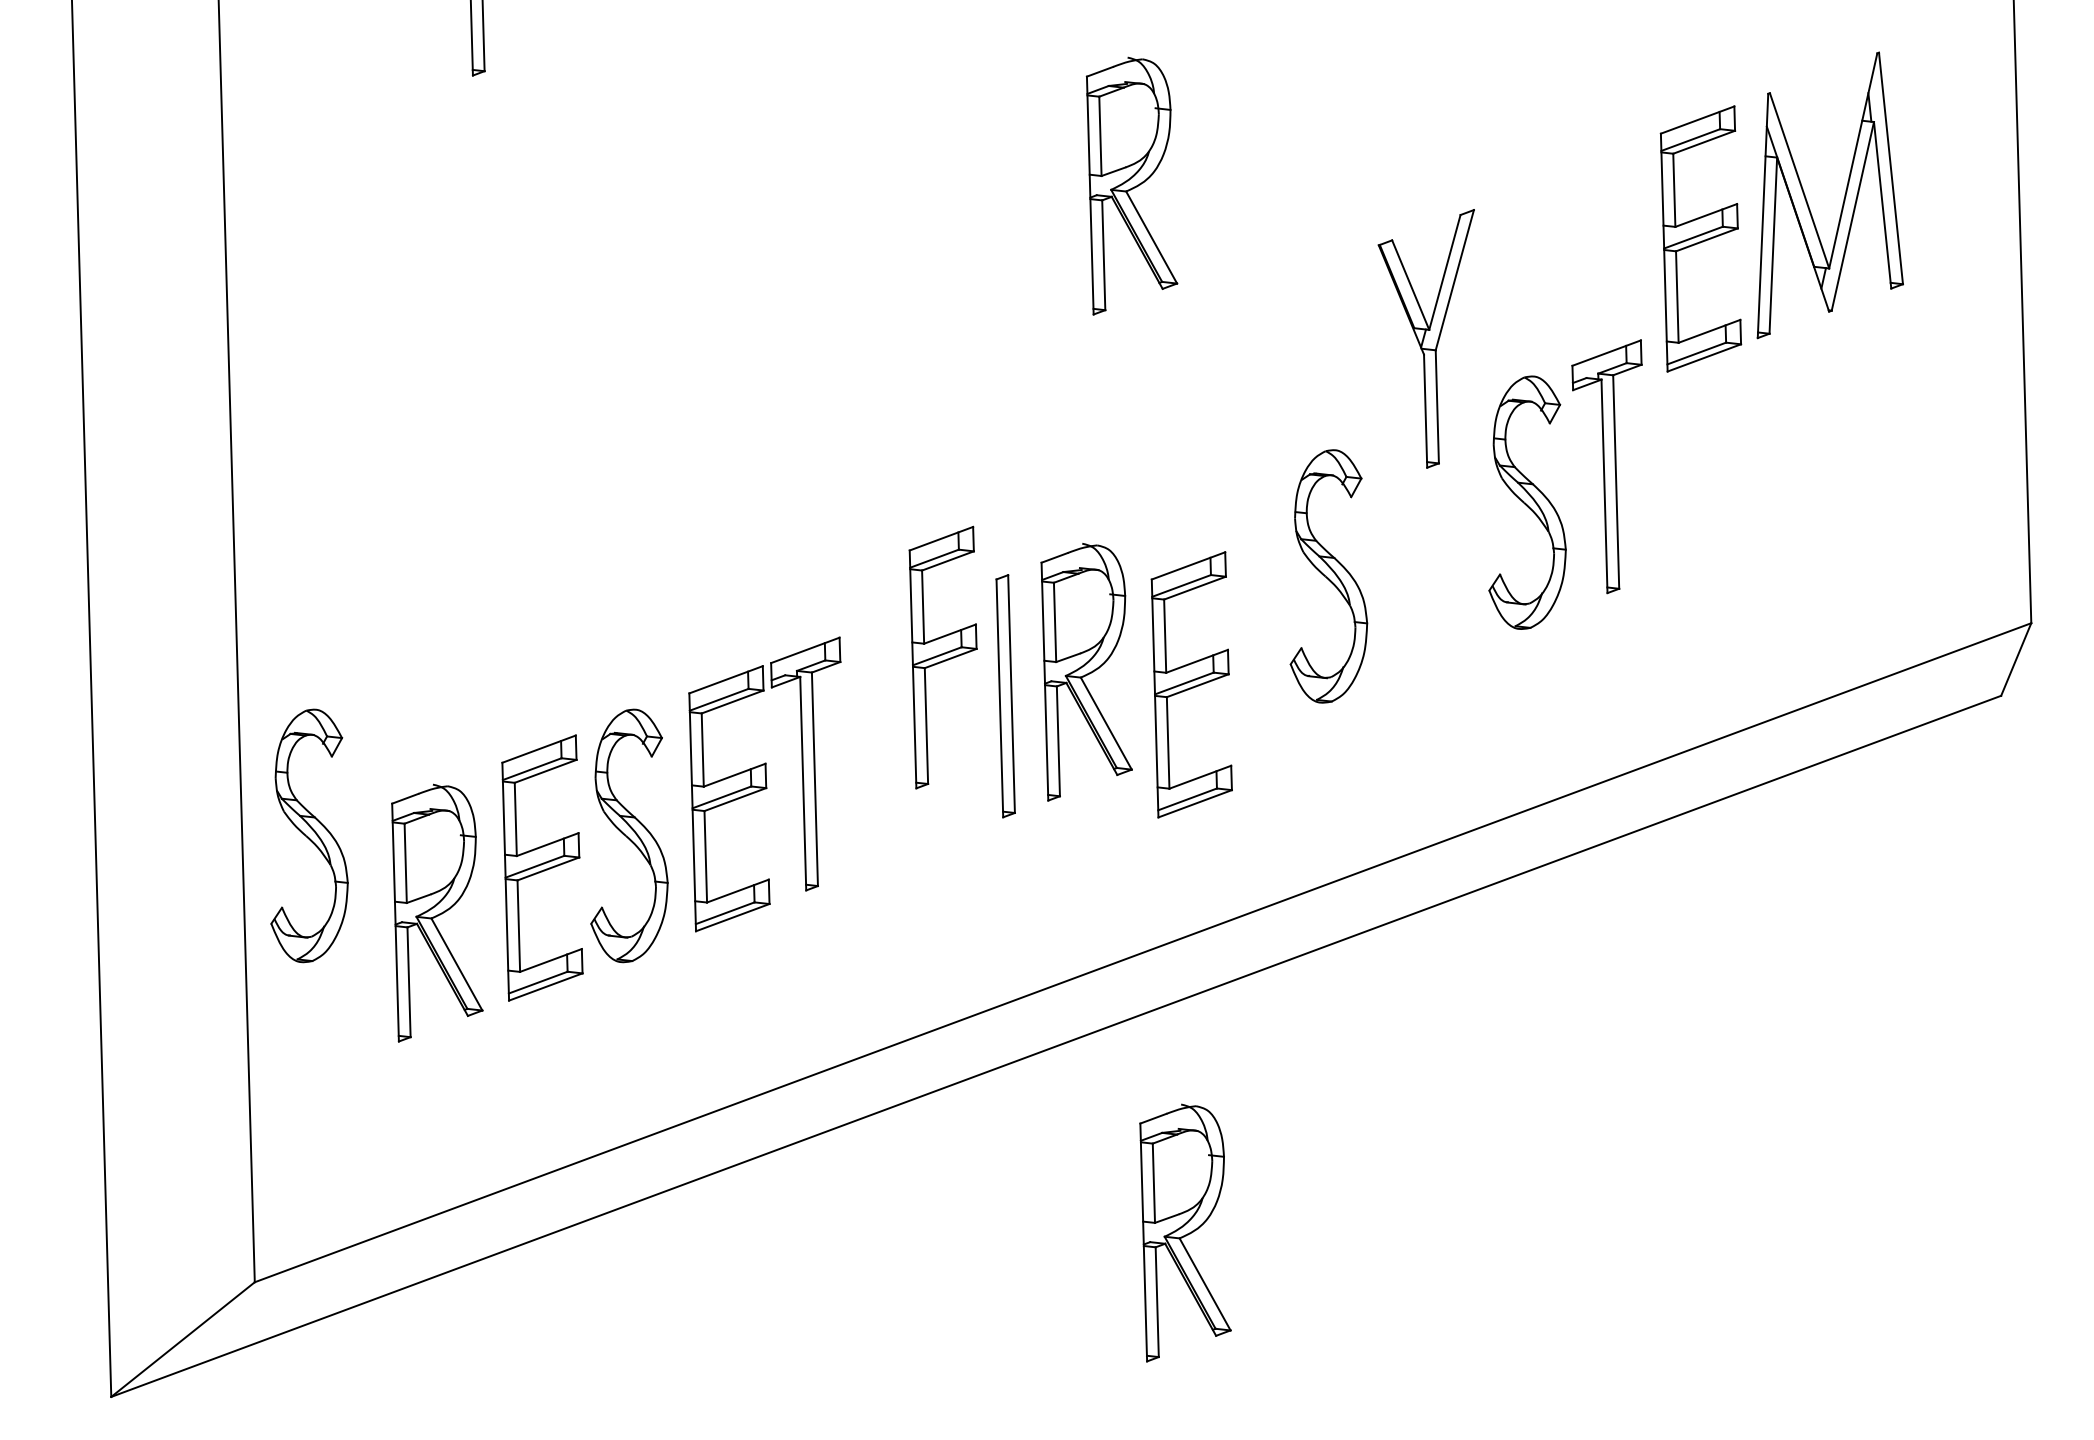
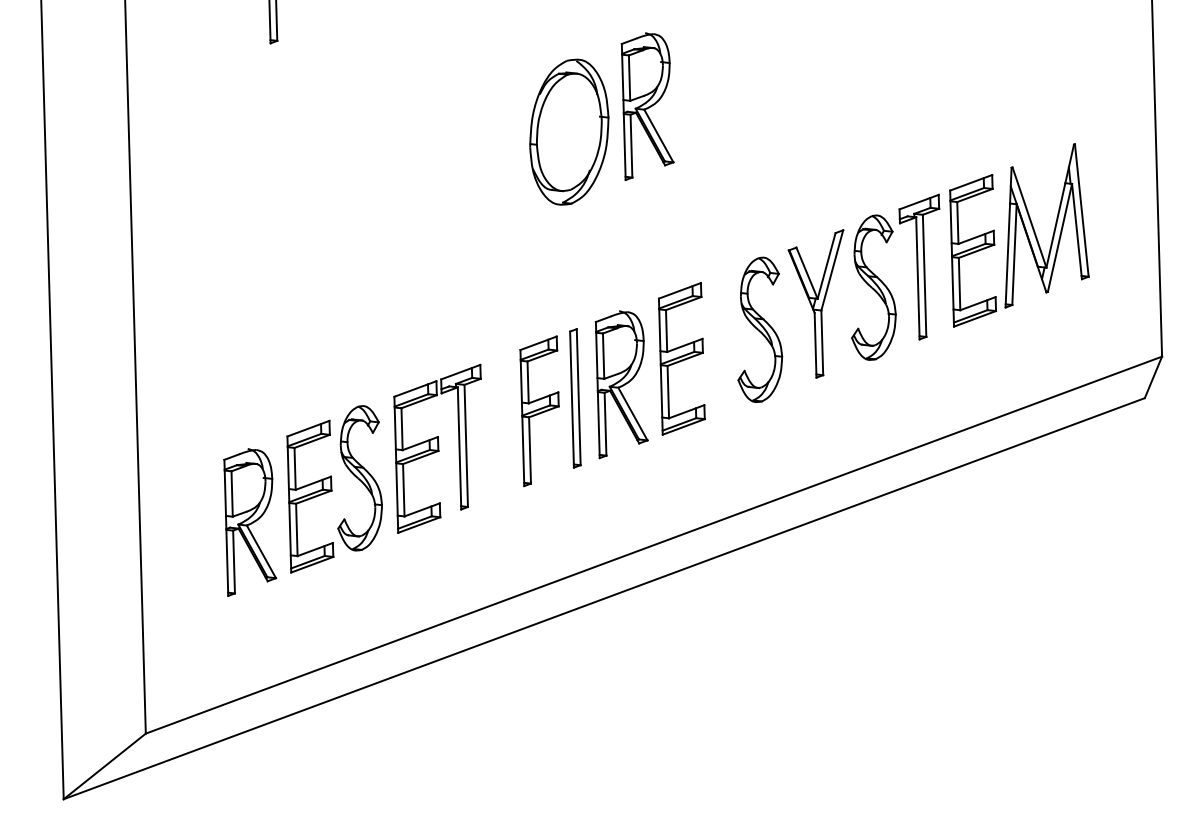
part: (1782, 212) -> (1019, 235), moved
part: (995, 229) -> (569, 131), added
part: (1425, 338) -> (815, 303), moved
part: (942, 657) -> (539, 411), moved
part: (1191, 684) -> (681, 358), moved
part: (308, 836) -> (176, 478), removed
part: (1185, 1233) -> (678, 705), removed

